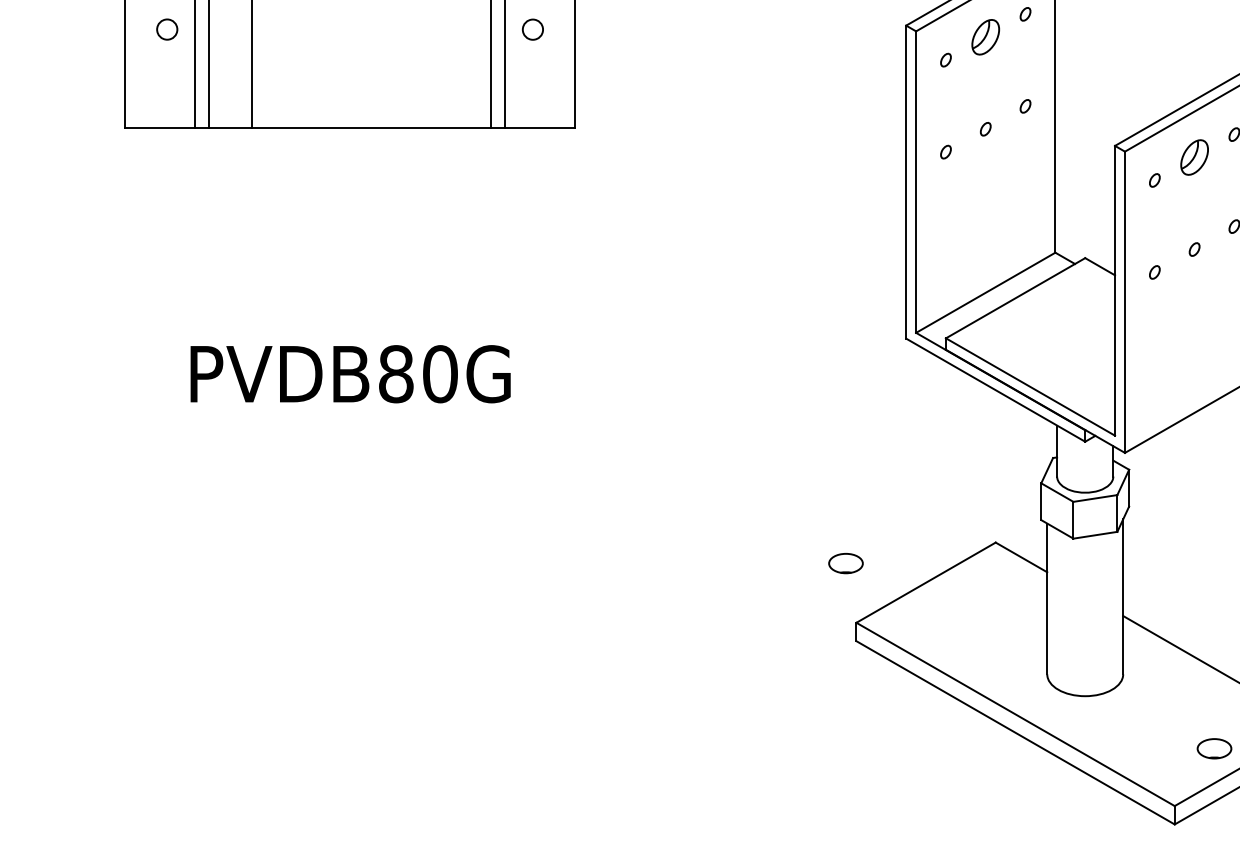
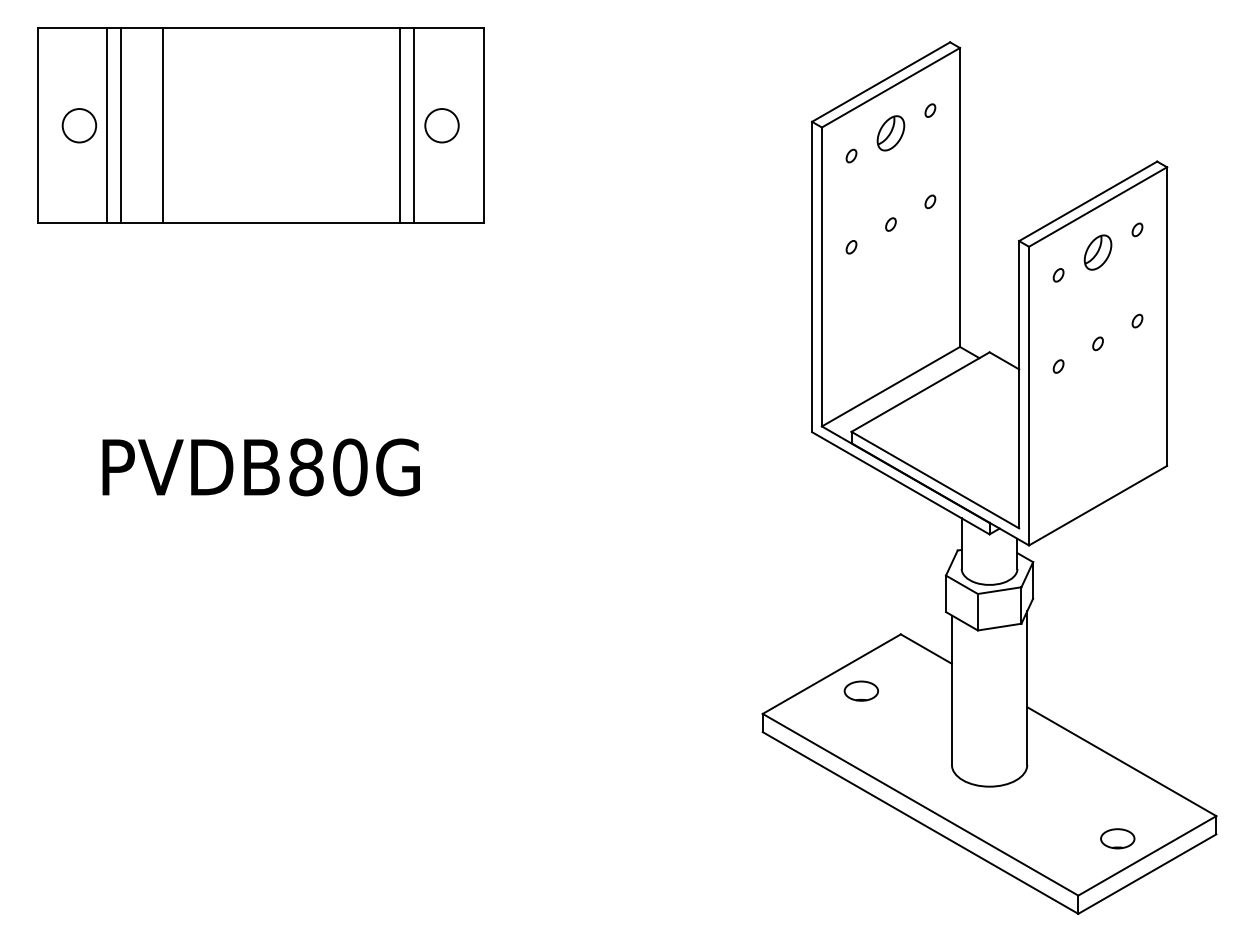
circle: (167, 29) -> (79, 125), size x1.67
circle: (532, 29) -> (441, 125), size x1.67
part: (845, 562) -> (860, 690), moved

